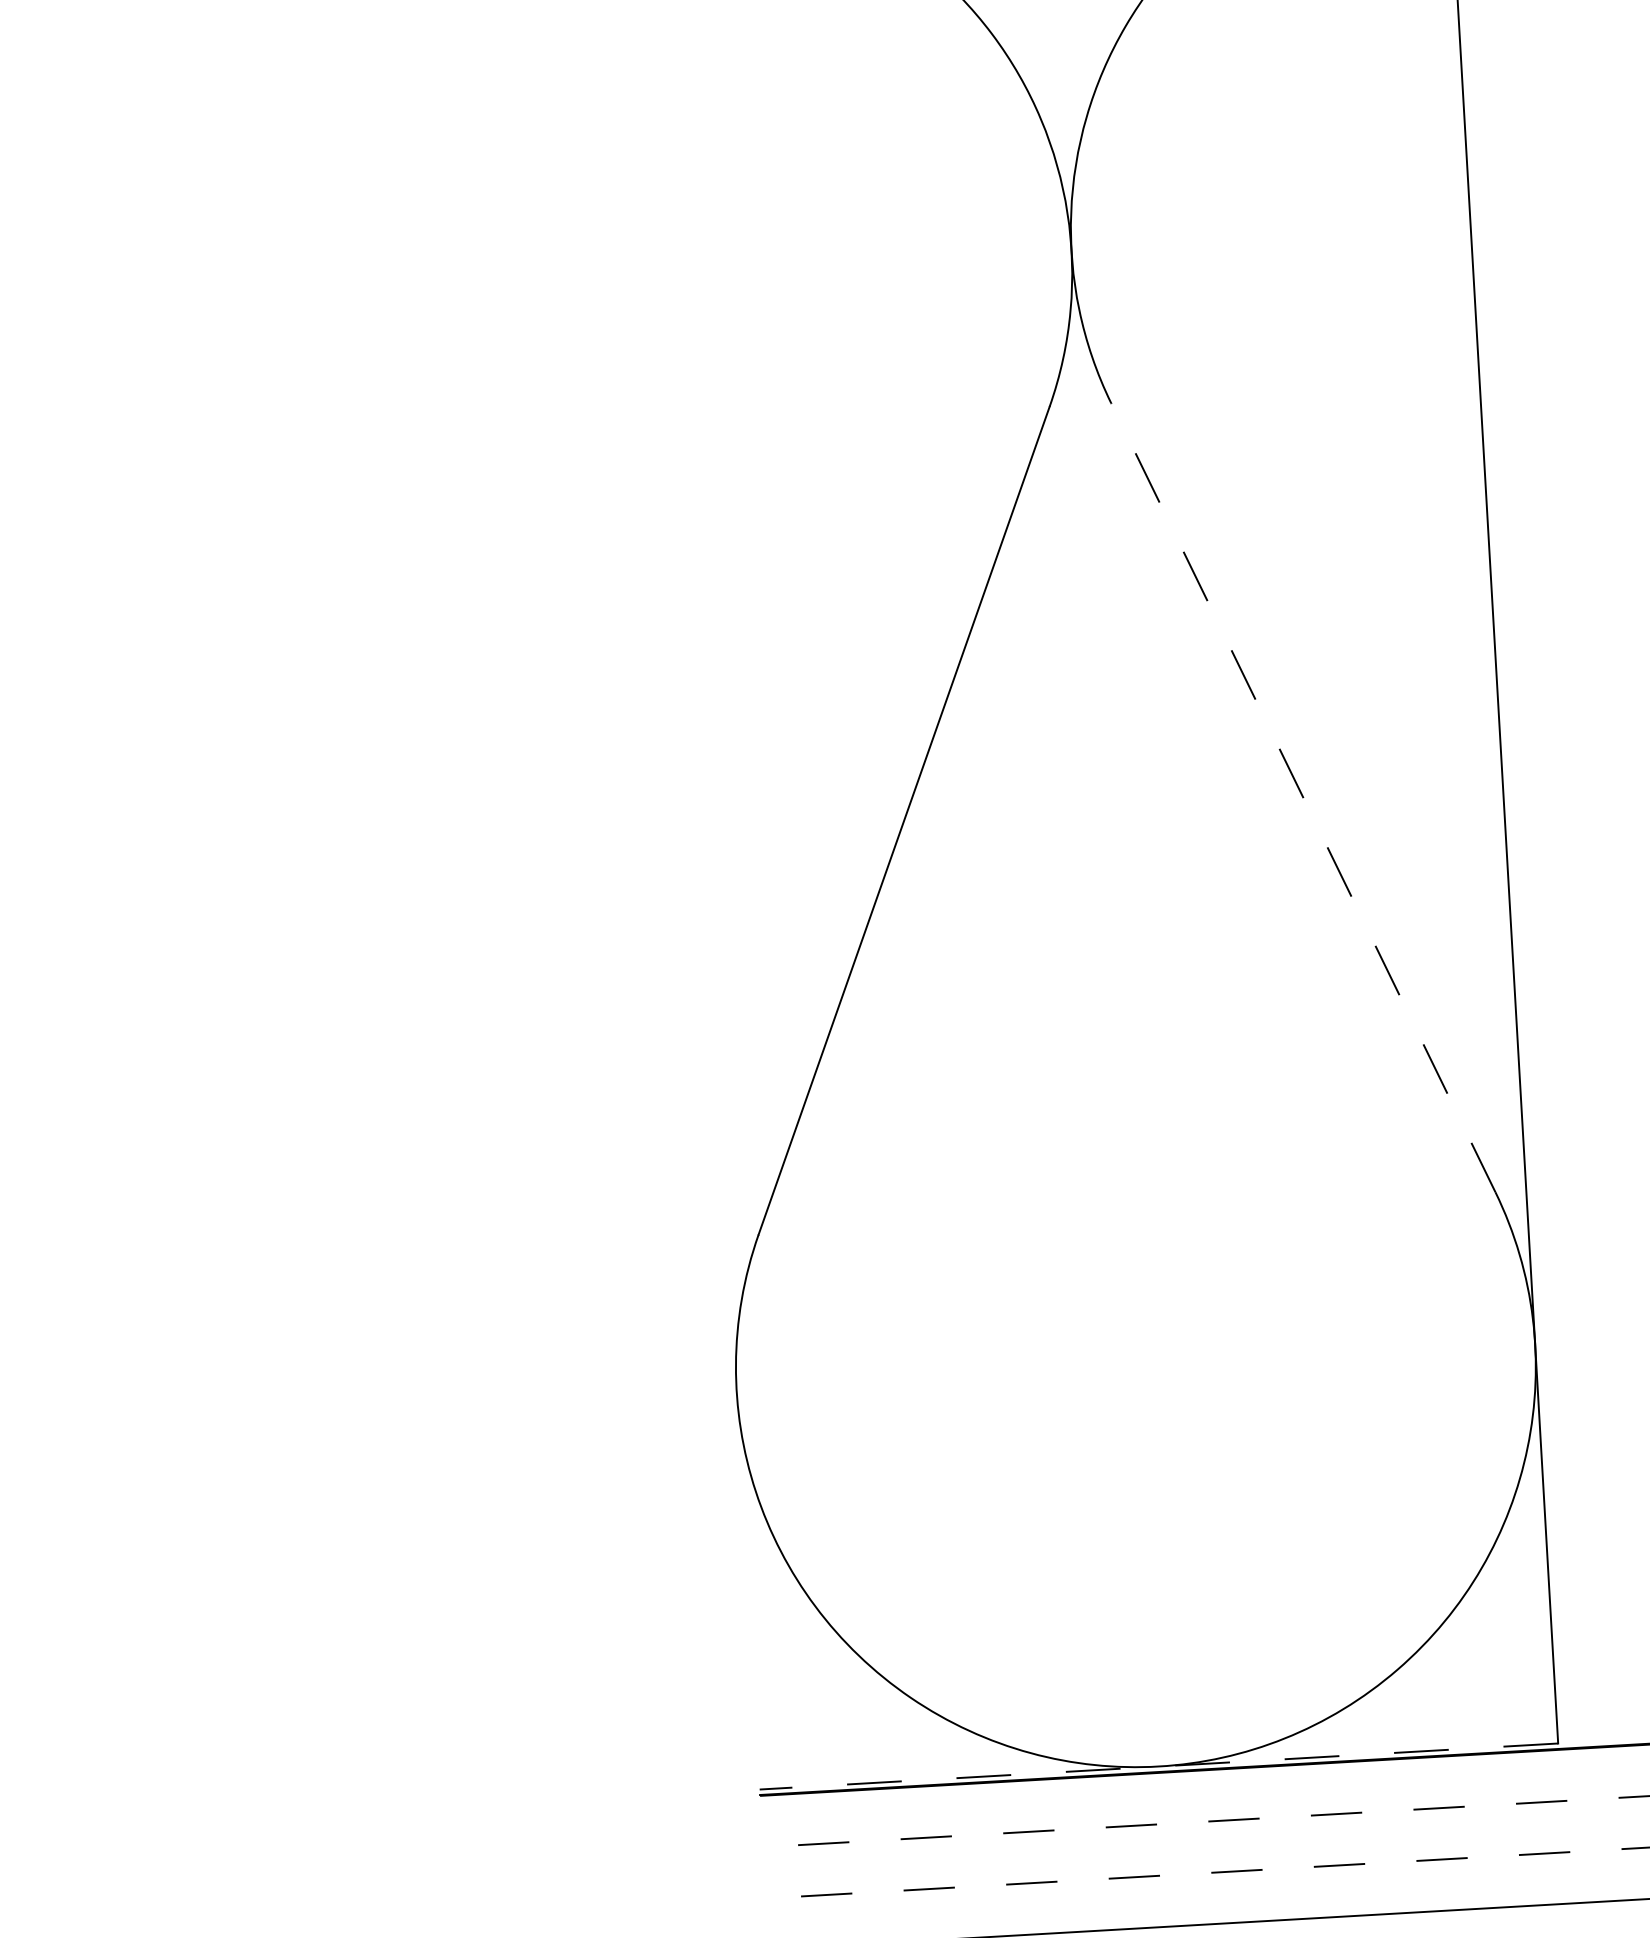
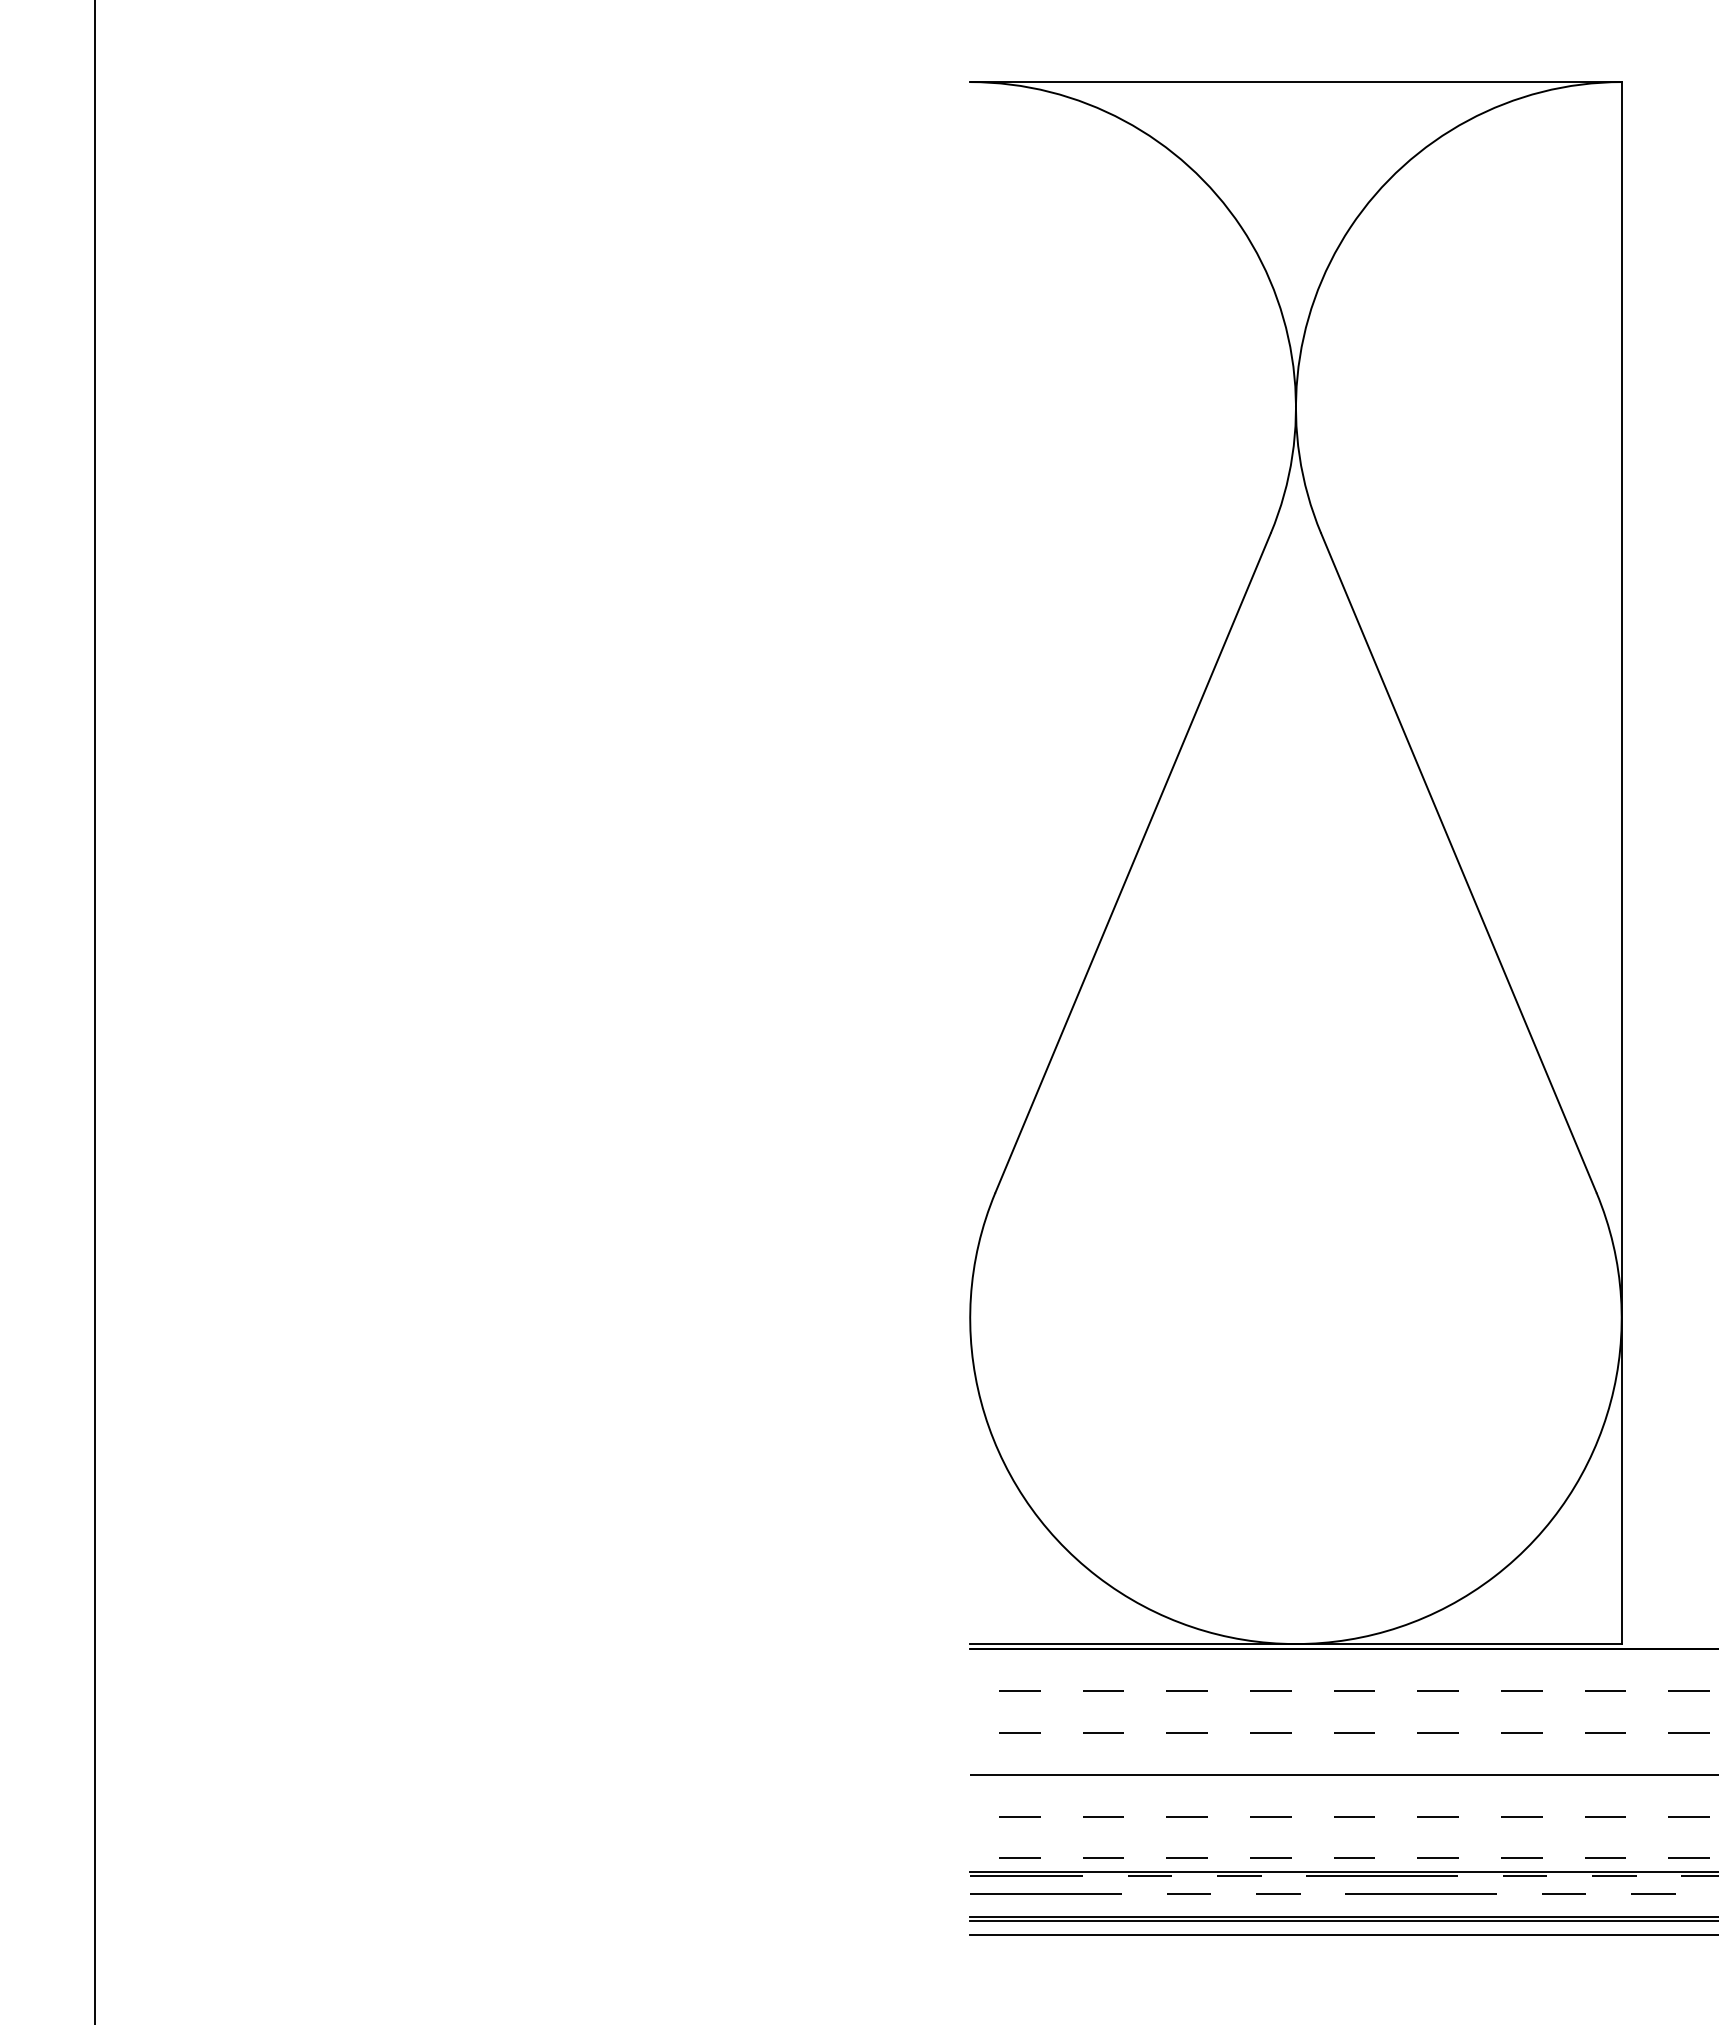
line: (1302, 797) -> (1458, 862), dashed -> solid
line: (1158, 1767) -> (1295, 1644), dashed -> solid

